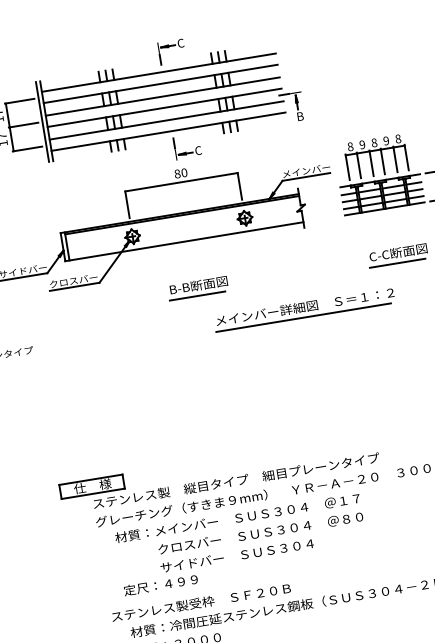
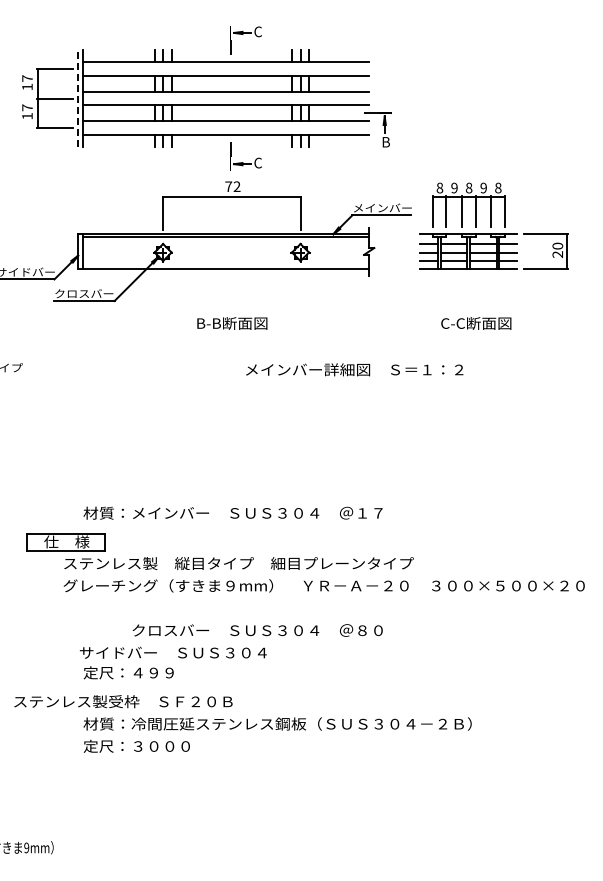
line: (42, 121) -> (78, 98), solid -> dashed
text: (180, 173) -> (232, 186), 80 -> 72
line: (397, 262) -> (473, 335), removed
line: (197, 295) -> (228, 335), removed
line: (303, 317) -> (350, 382), removed
text: (237, 517) -> (232, 512), moved
text: (237, 555) -> (173, 652), moved
text: (201, 602) -> (123, 701), moved

